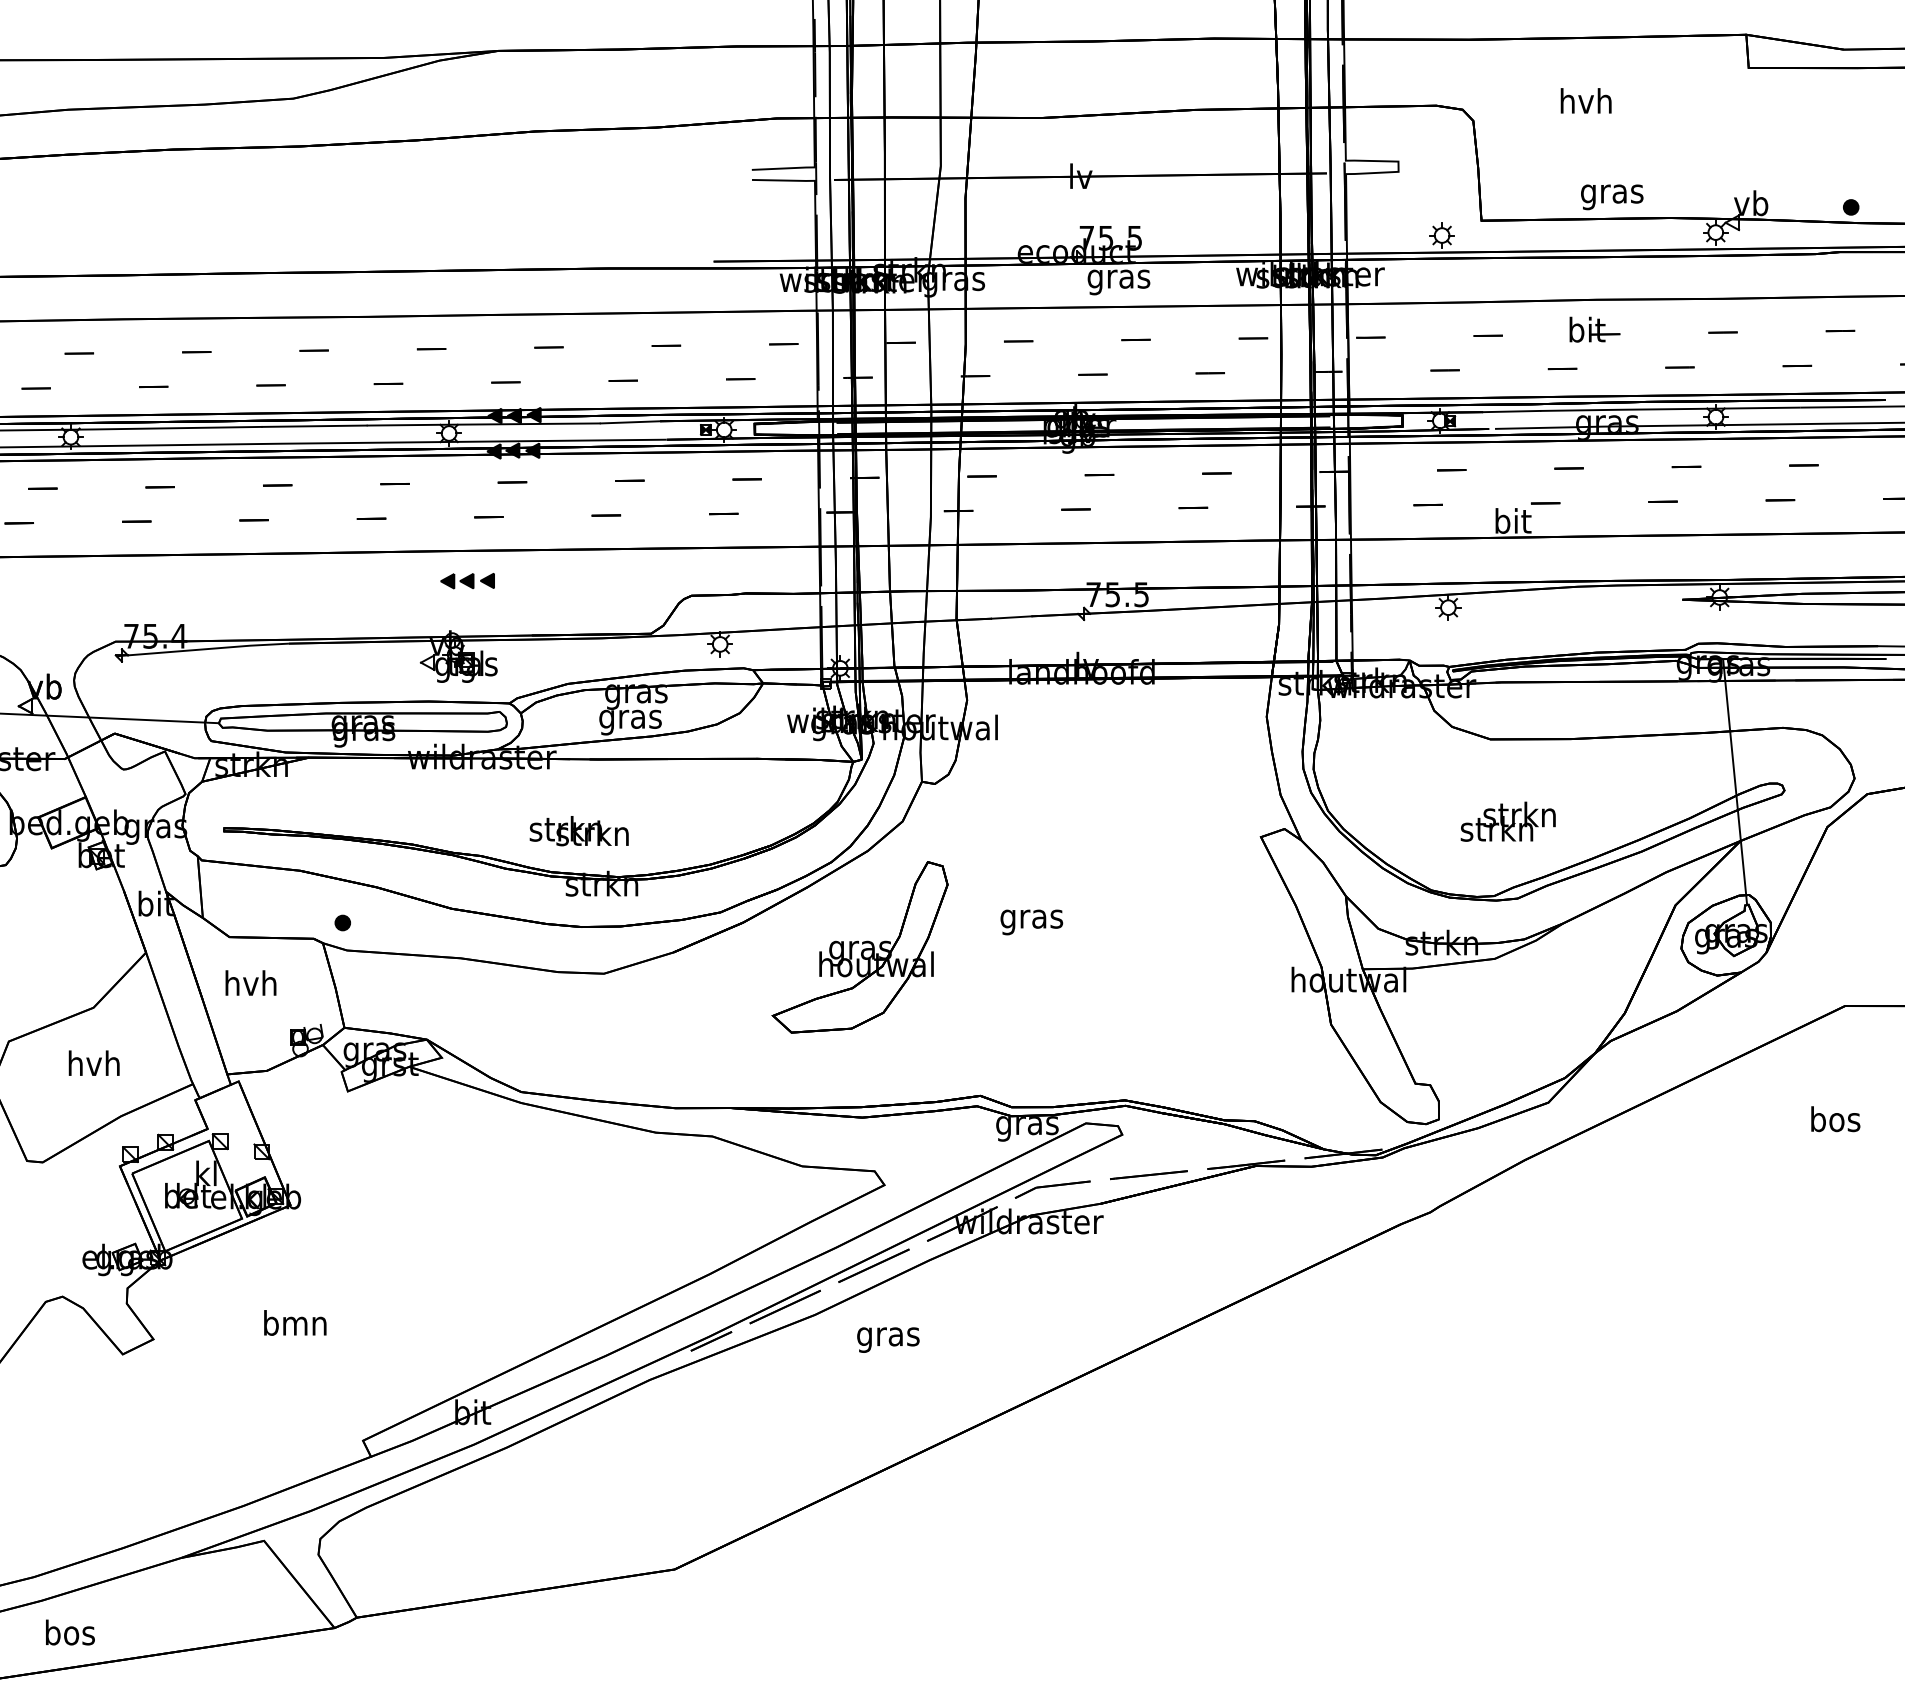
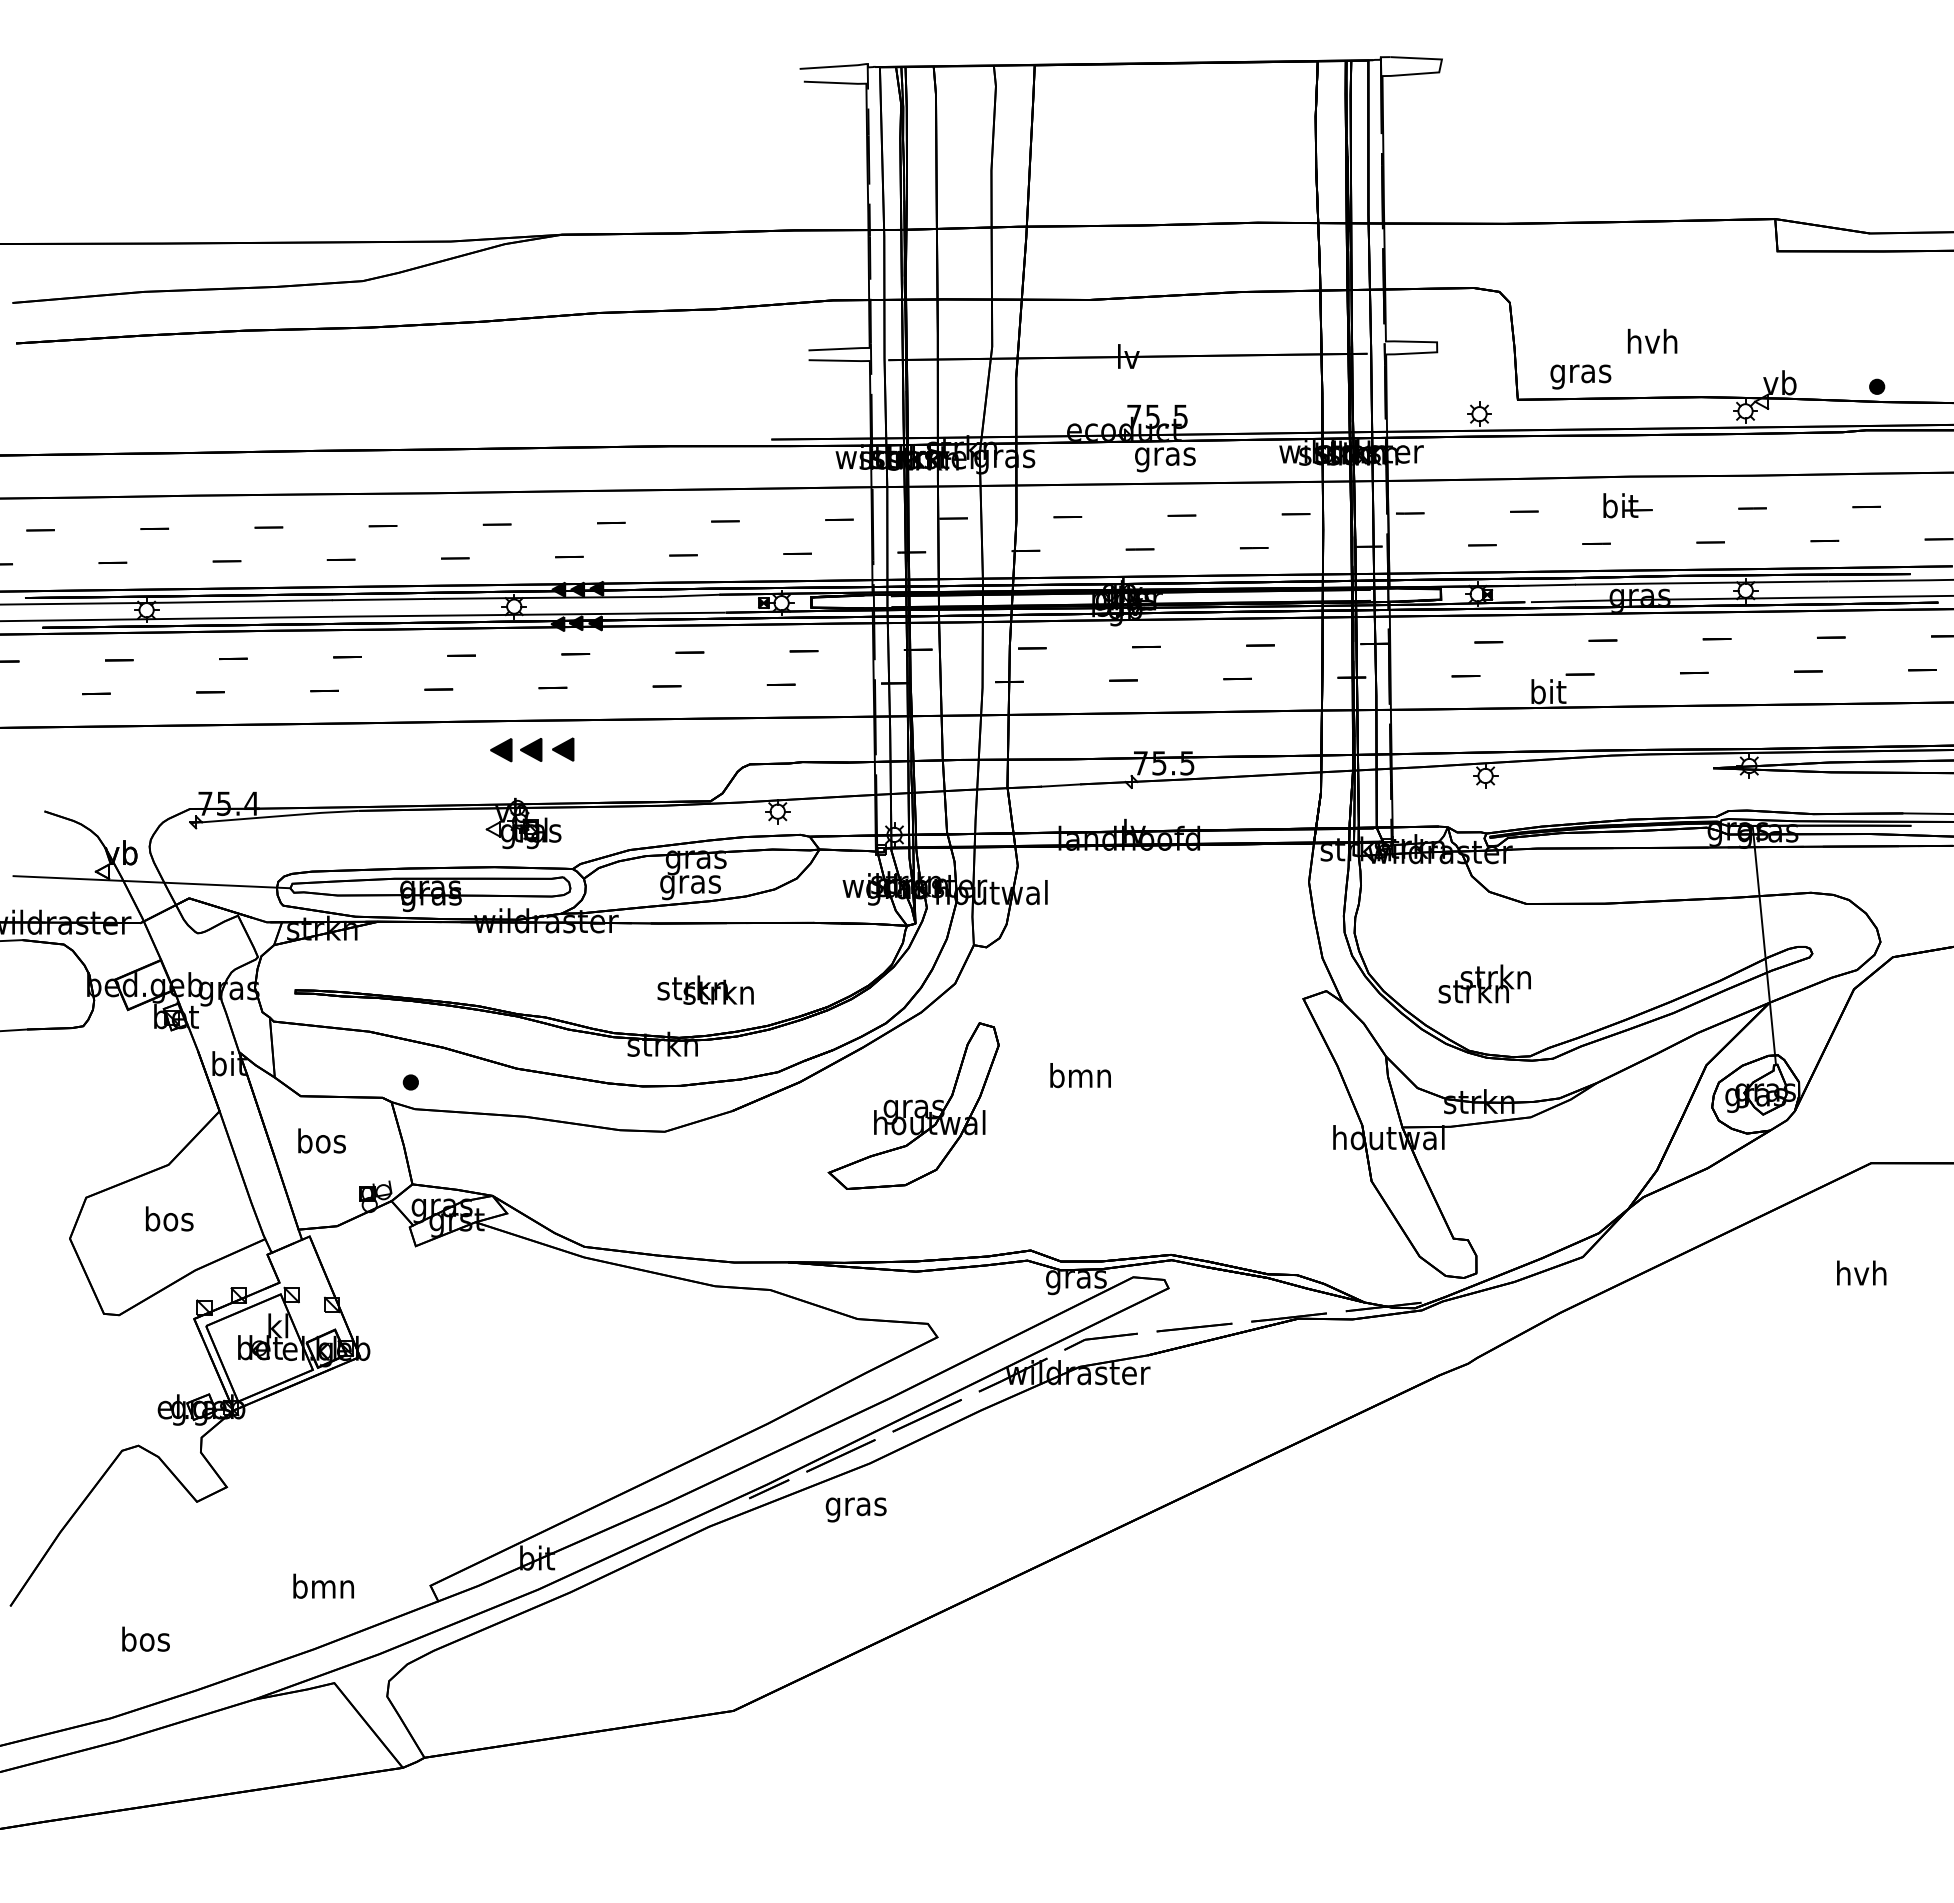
text: (1586, 100) -> (1652, 340), moved
text: (1611, 196) -> (1580, 376), moved
part: (466, 581) -> (531, 750), size x1.6
text: (1507, 821) -> (1484, 983), moved
text: (579, 830) -> (705, 989), moved
text: (1031, 918) -> (1080, 1078), gras -> bmn
text: (250, 982) -> (321, 1140), hvh -> bos
text: (93, 1062) -> (168, 1218), hvh -> bos
text: (1835, 1118) -> (1861, 1272), bos -> hvh
text: (295, 1322) -> (323, 1585), moved
text: (887, 1339) -> (855, 1509), moved
text: (69, 1631) -> (145, 1638), moved

